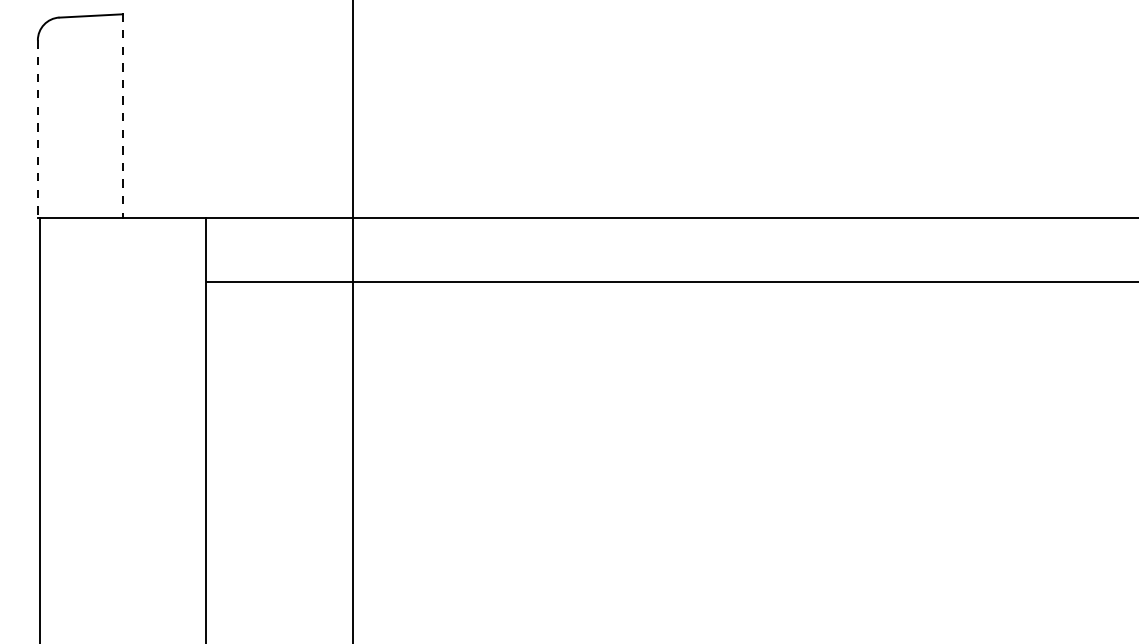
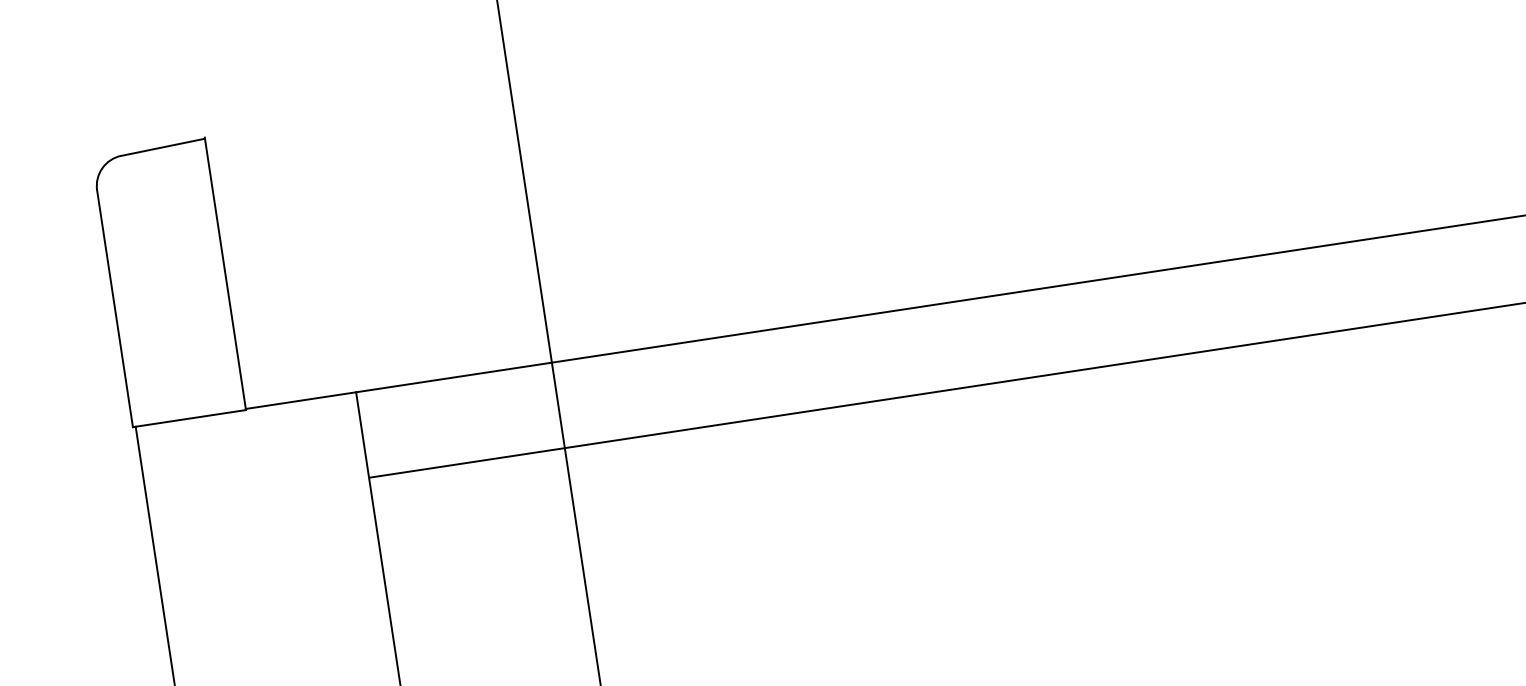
line: (122, 116) -> (224, 274), dashed -> solid
line: (37, 129) -> (114, 309), dashed -> solid

